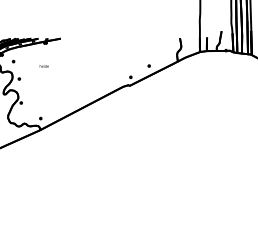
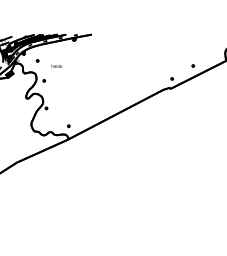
text: (43, 66) -> (55, 66), moved

